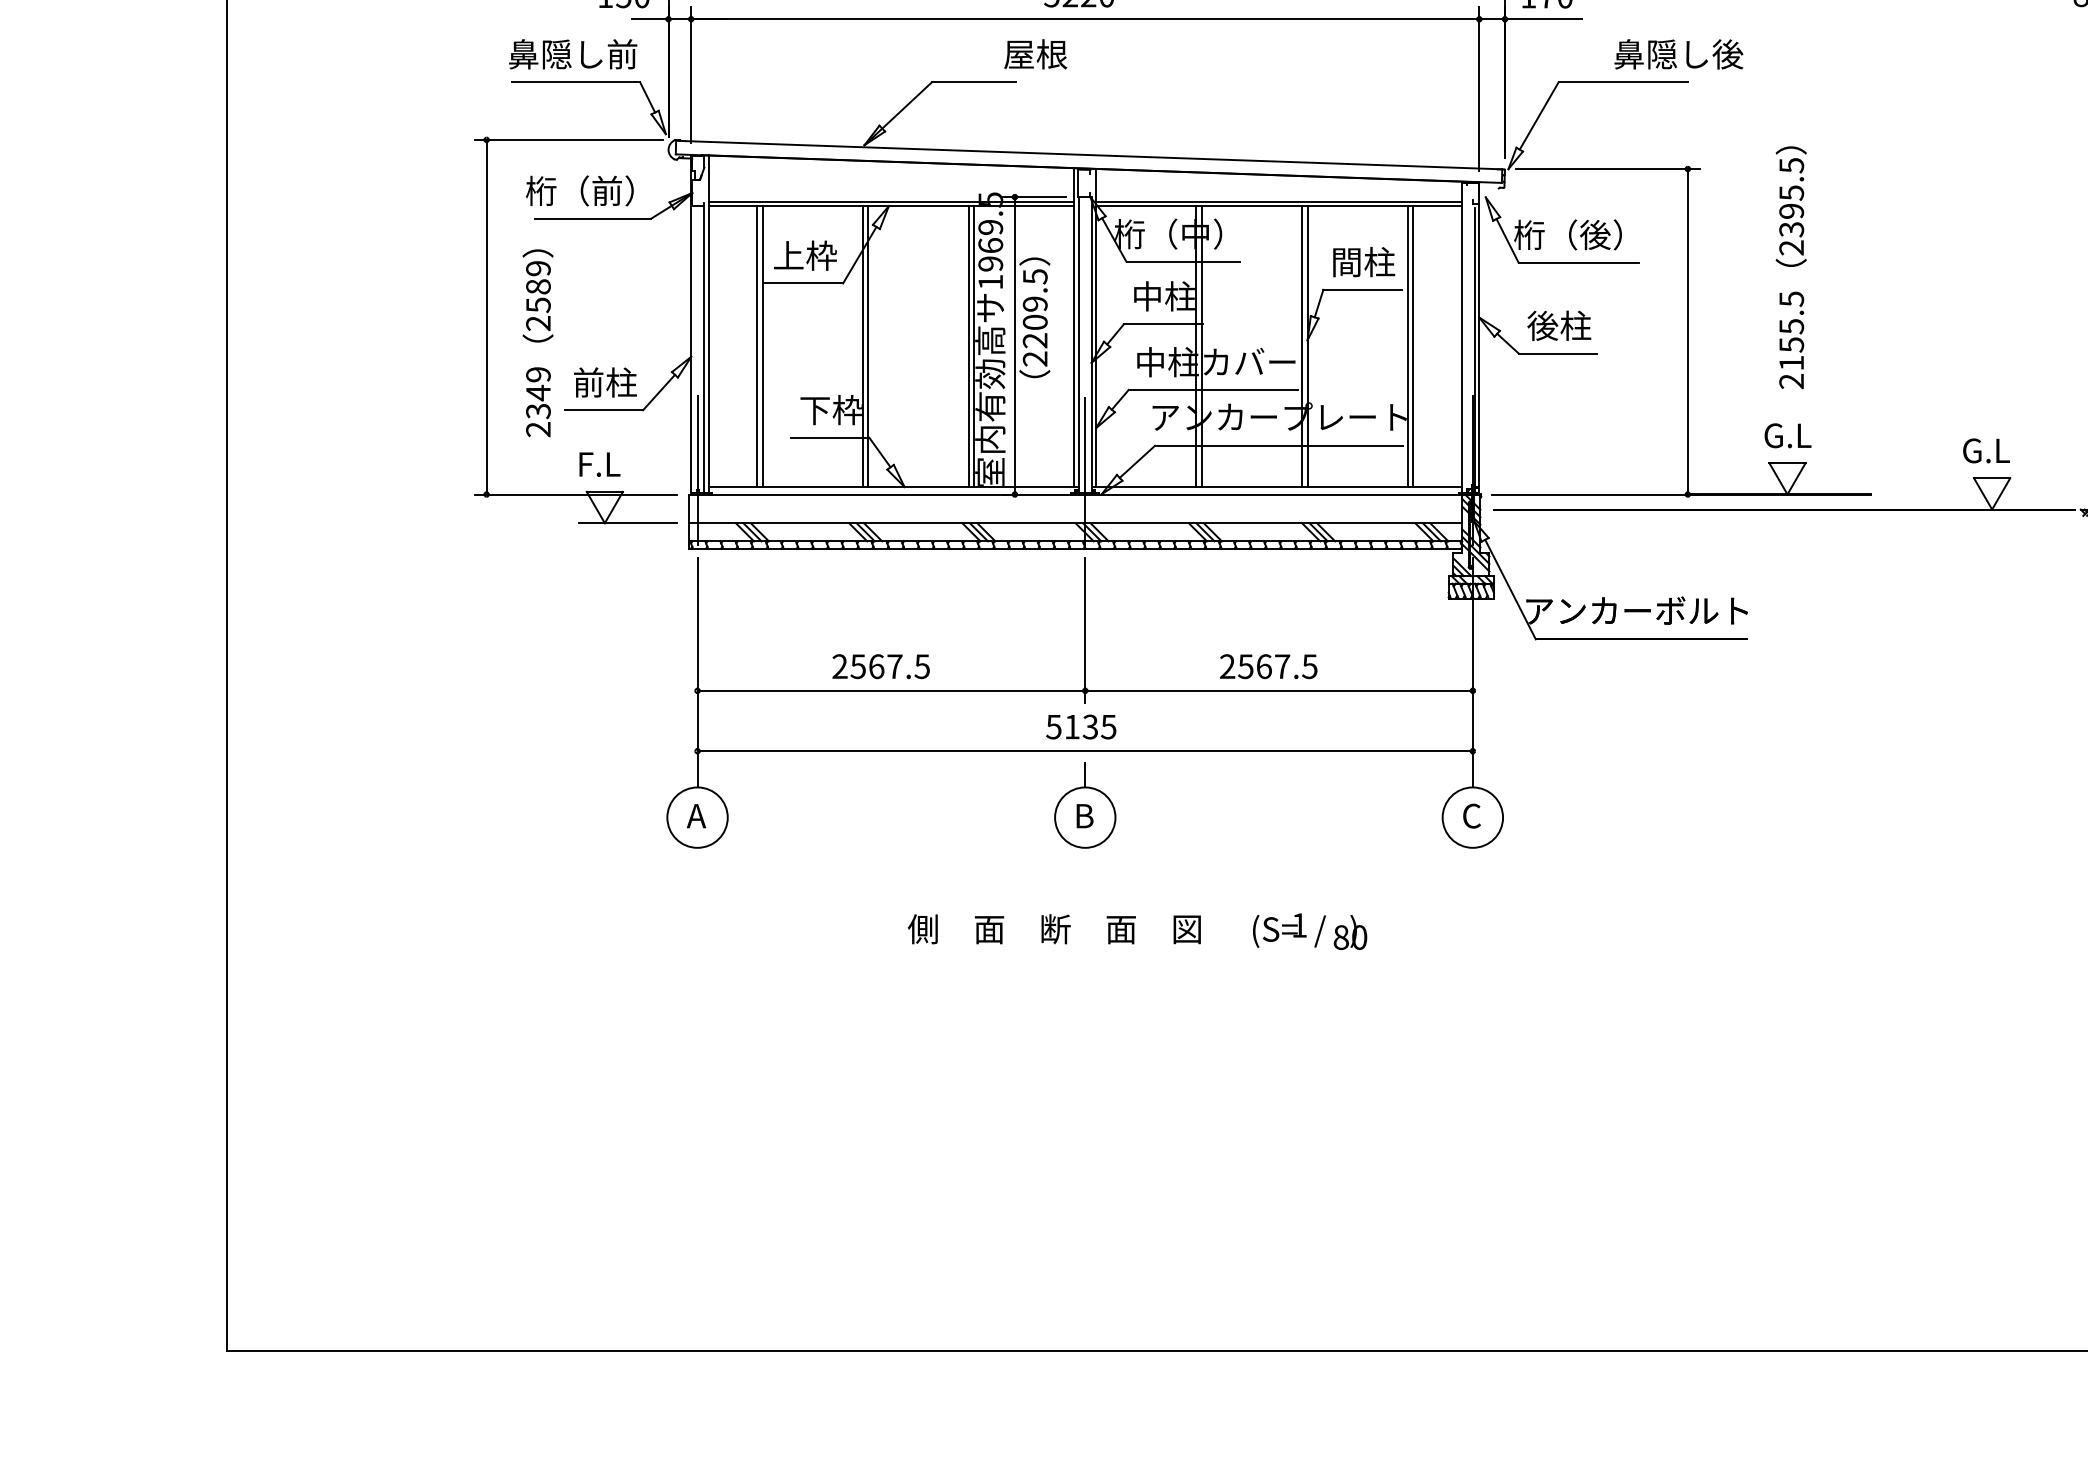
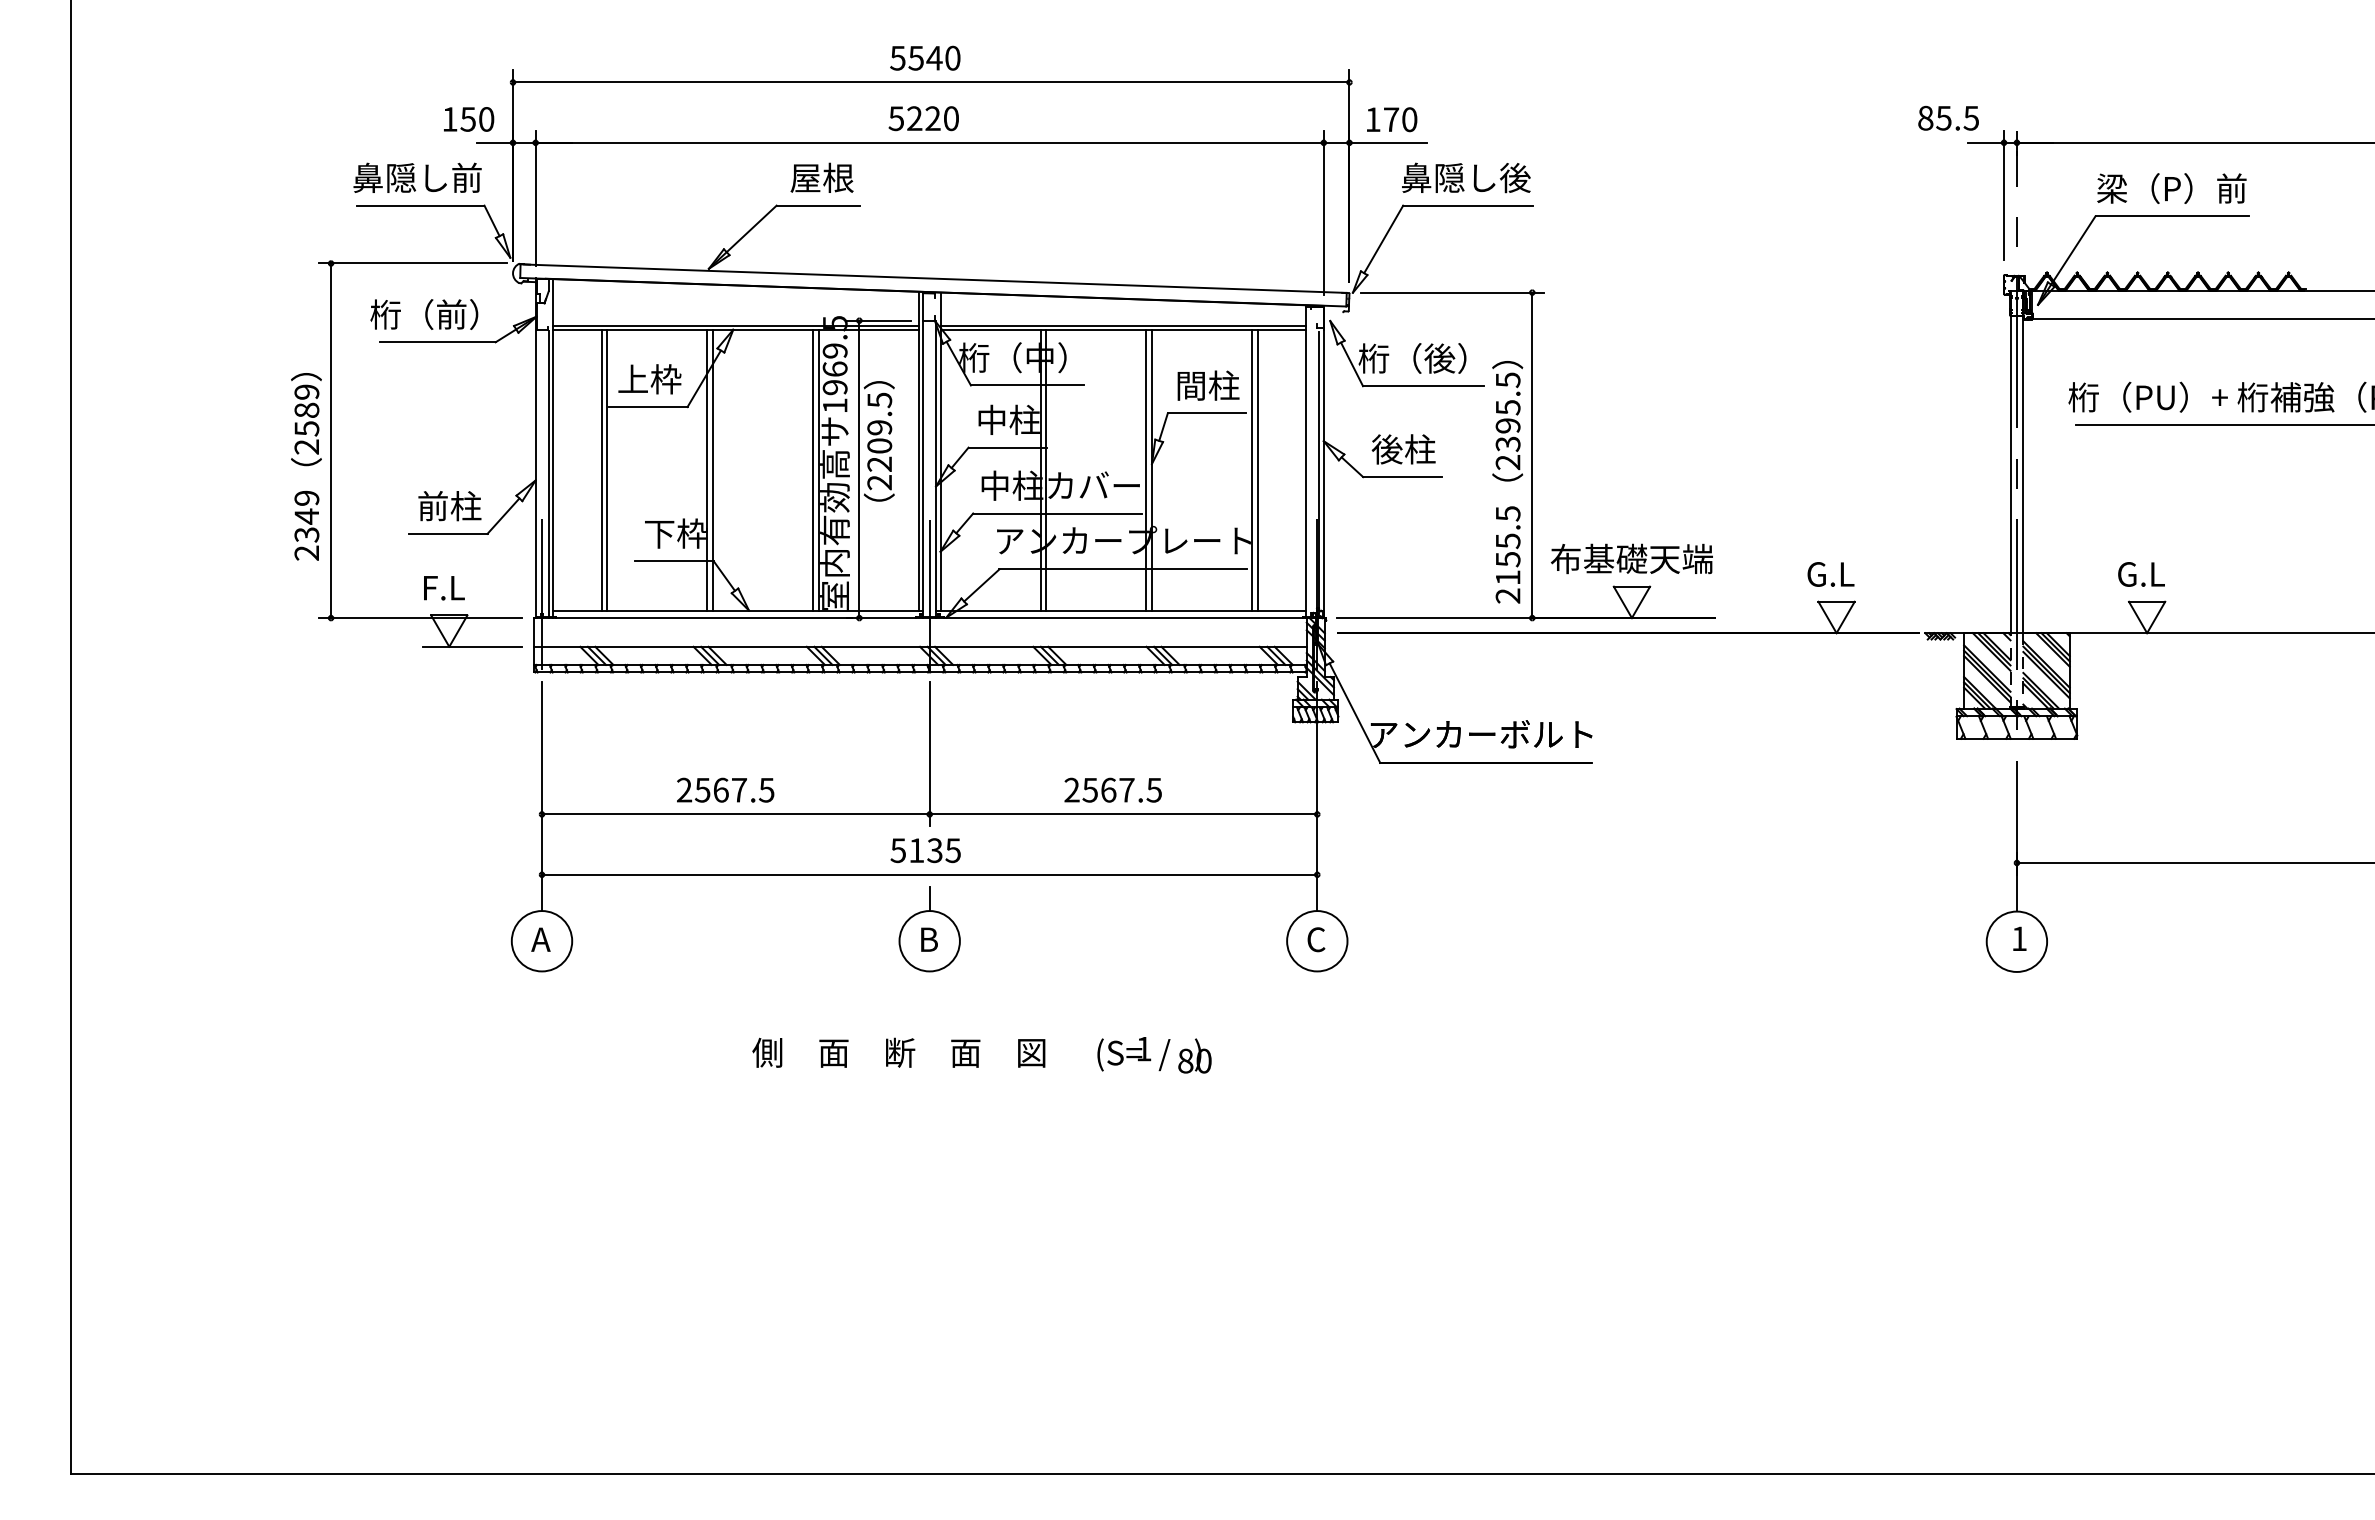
text: (1035, 53) -> (821, 177), moved
text: (1679, 53) -> (1466, 177), moved
text: (1791, 267) -> (1507, 482), moved
text: (538, 342) -> (306, 466), moved
text: (1787, 434) -> (1631, 558), G.L -> 布基礎天端

